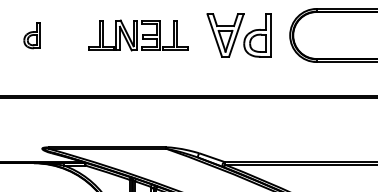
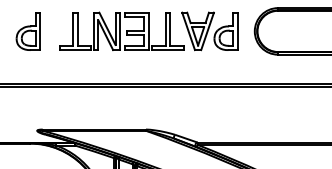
part: (32, 35) -> (28, 31), size x1.67
part: (138, 35) -> (121, 31), size x1.43

